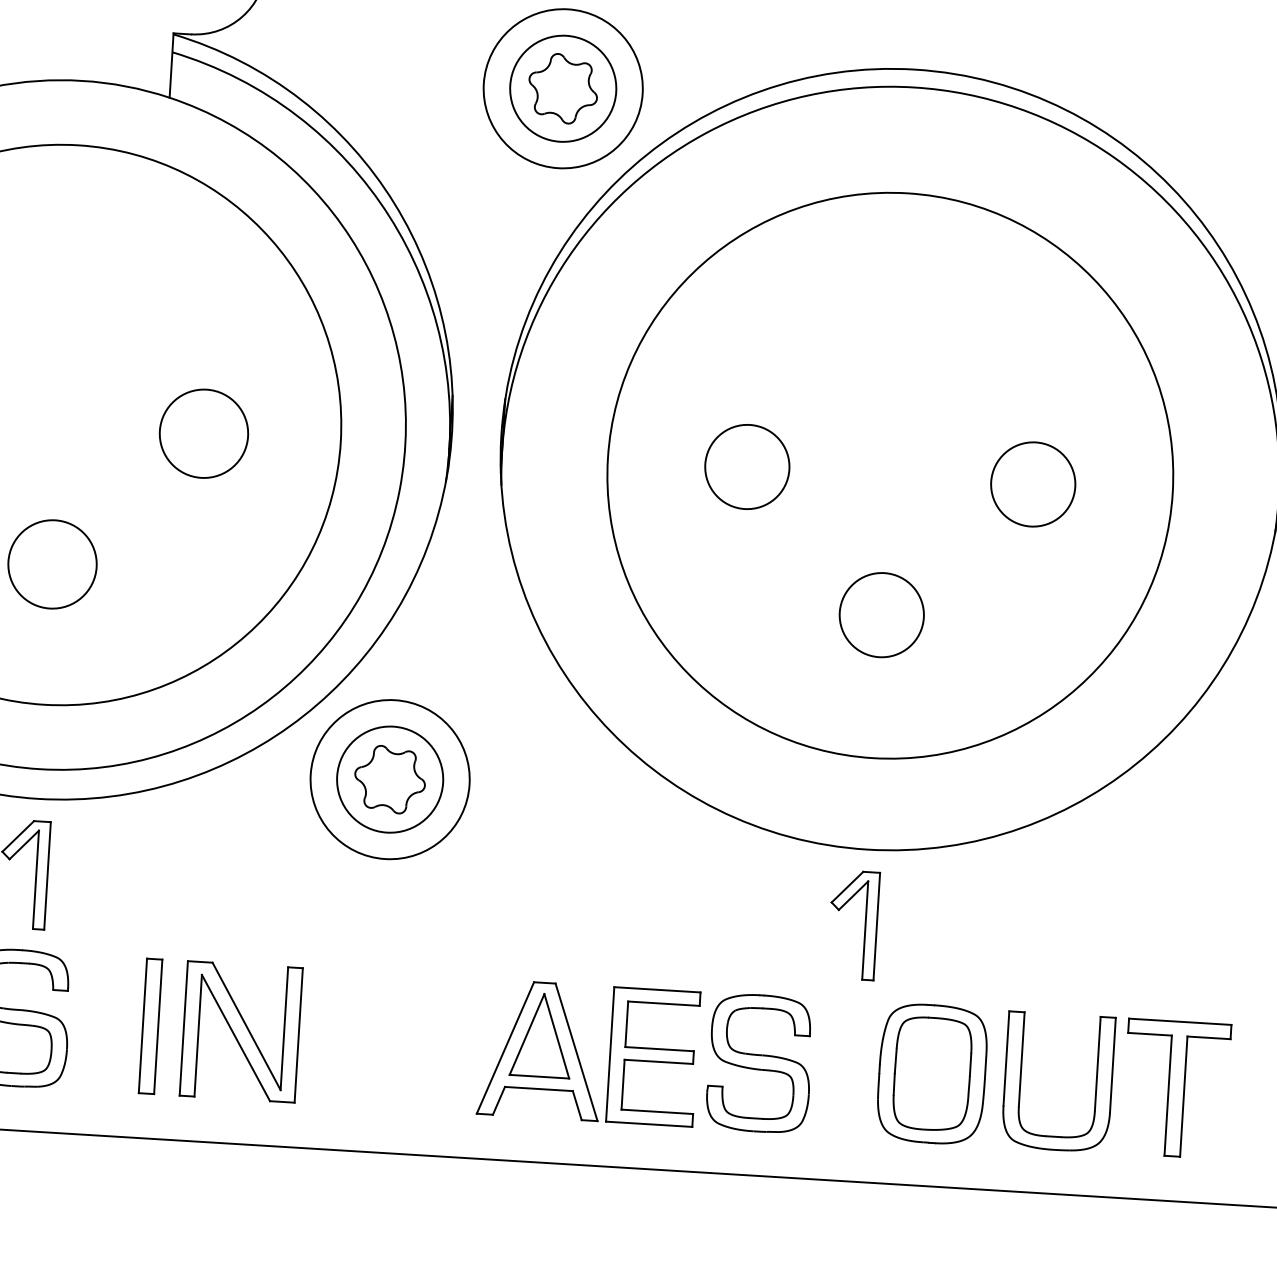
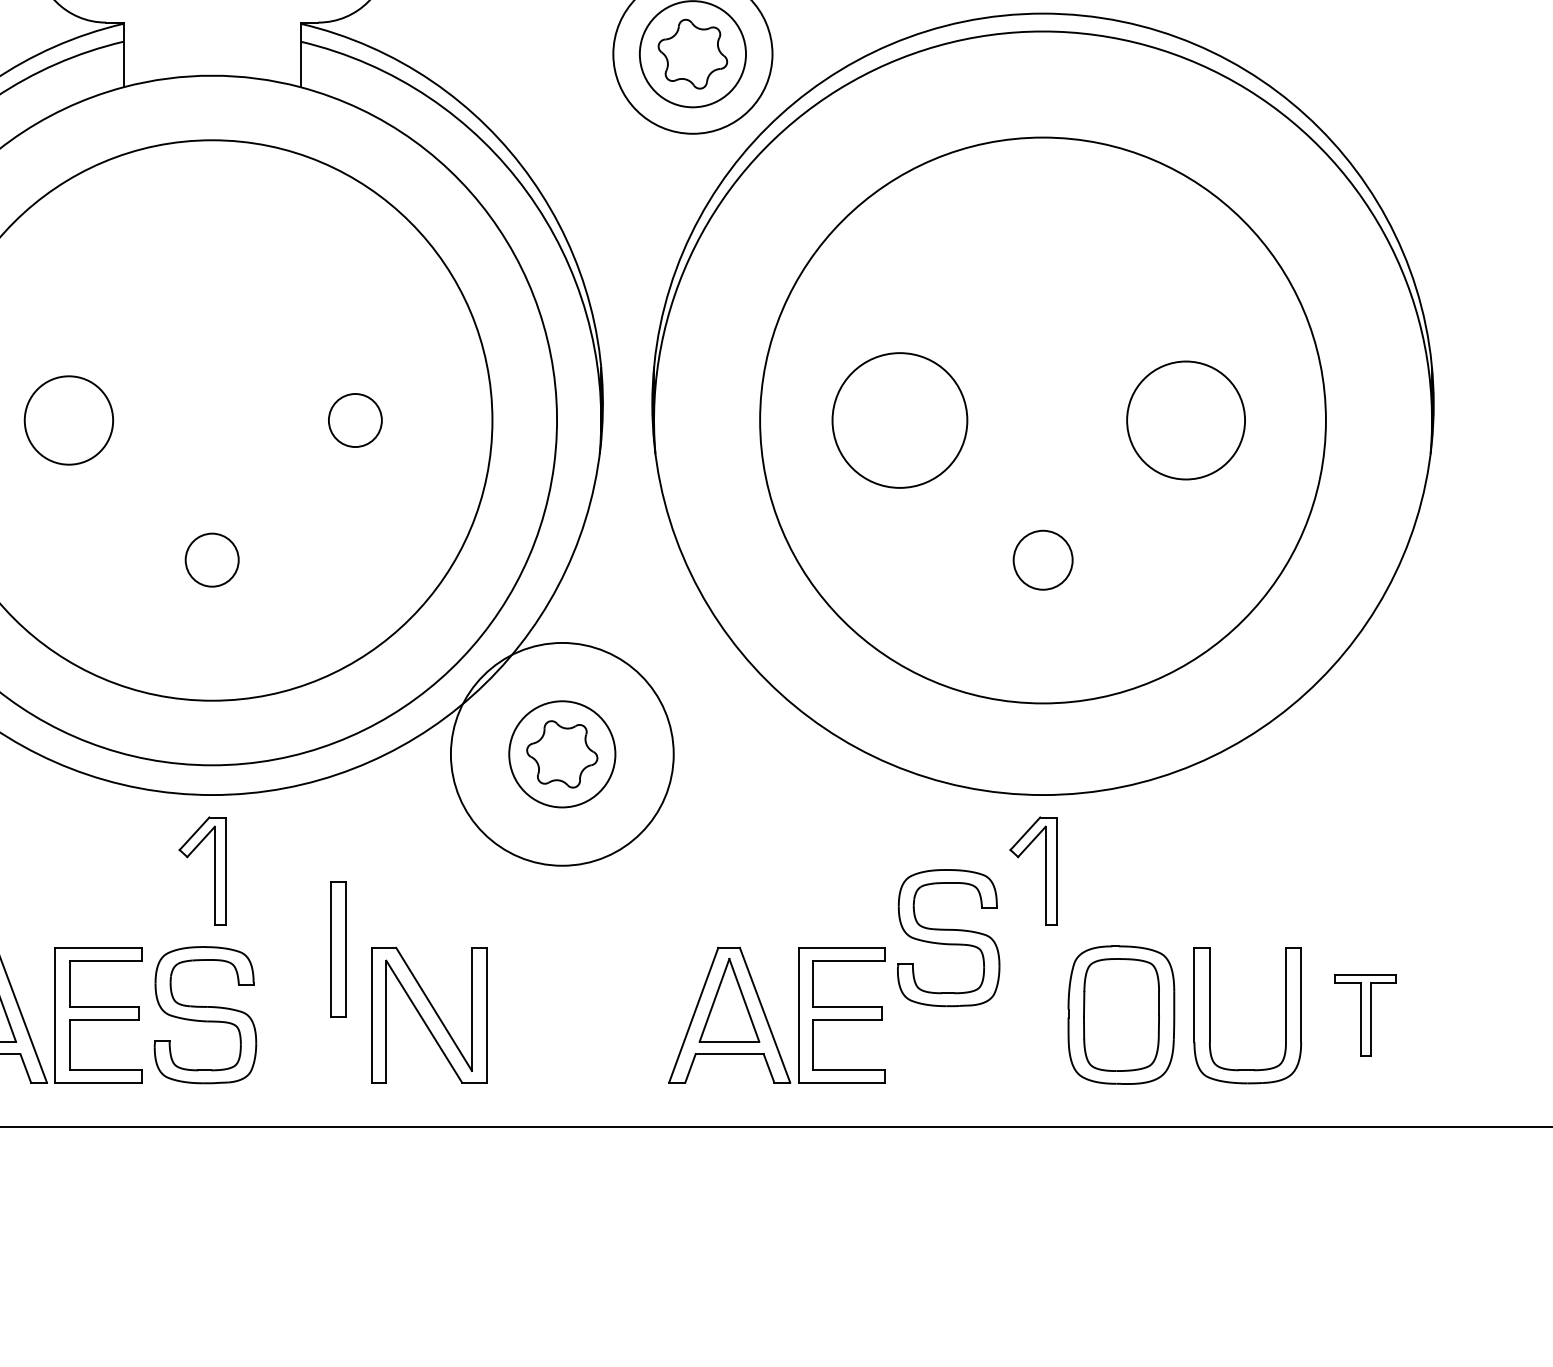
circle: (204, 433) -> (355, 420), size x0.6
circle: (747, 466) -> (899, 420), size x1.6
circle: (1033, 484) -> (1186, 420), size x1.4
circle: (52, 563) -> (212, 559), size x0.6
circle: (882, 615) -> (1043, 560), size x0.7
circle: (389, 778) -> (561, 753), size x1.4
part: (150, 1026) -> (338, 949), moved
part: (759, 1063) -> (948, 938), moved
part: (1175, 1089) -> (1365, 1015), size x0.6

